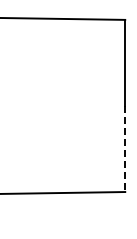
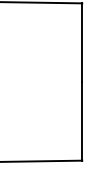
line: (125, 149) -> (82, 121), dashed -> solid

